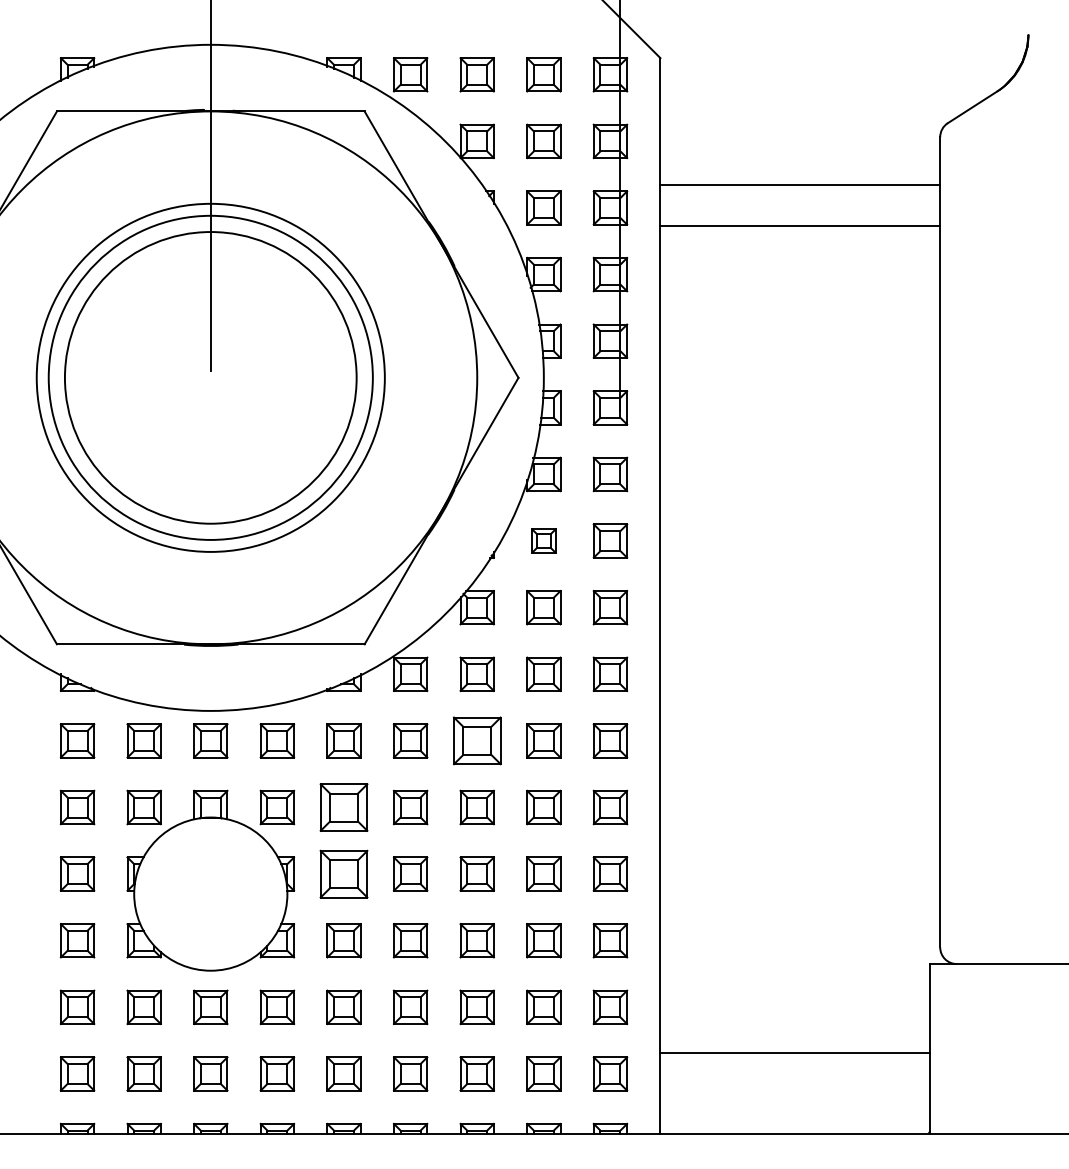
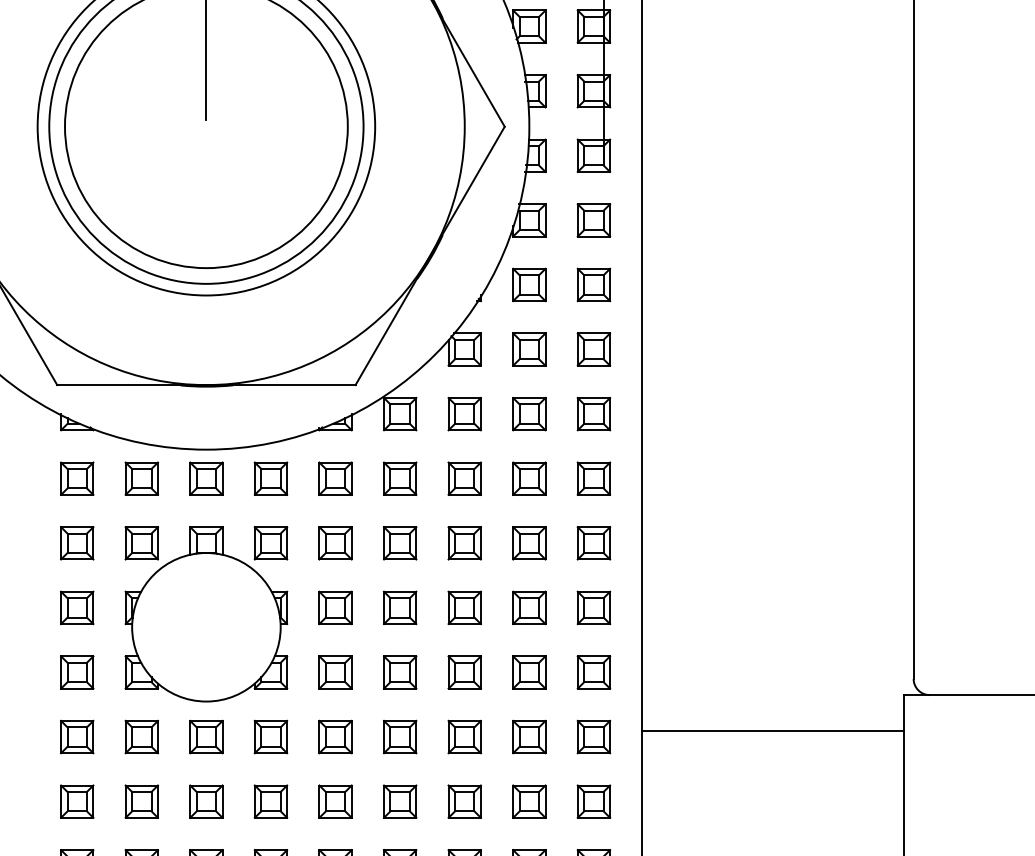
part: (543, 540) -> (528, 284), size x1.43
part: (476, 740) -> (464, 478), size x0.71
part: (343, 807) -> (335, 543), size x0.71
part: (343, 873) -> (335, 607), size x0.71
line: (795, 1052) -> (773, 730), moved

